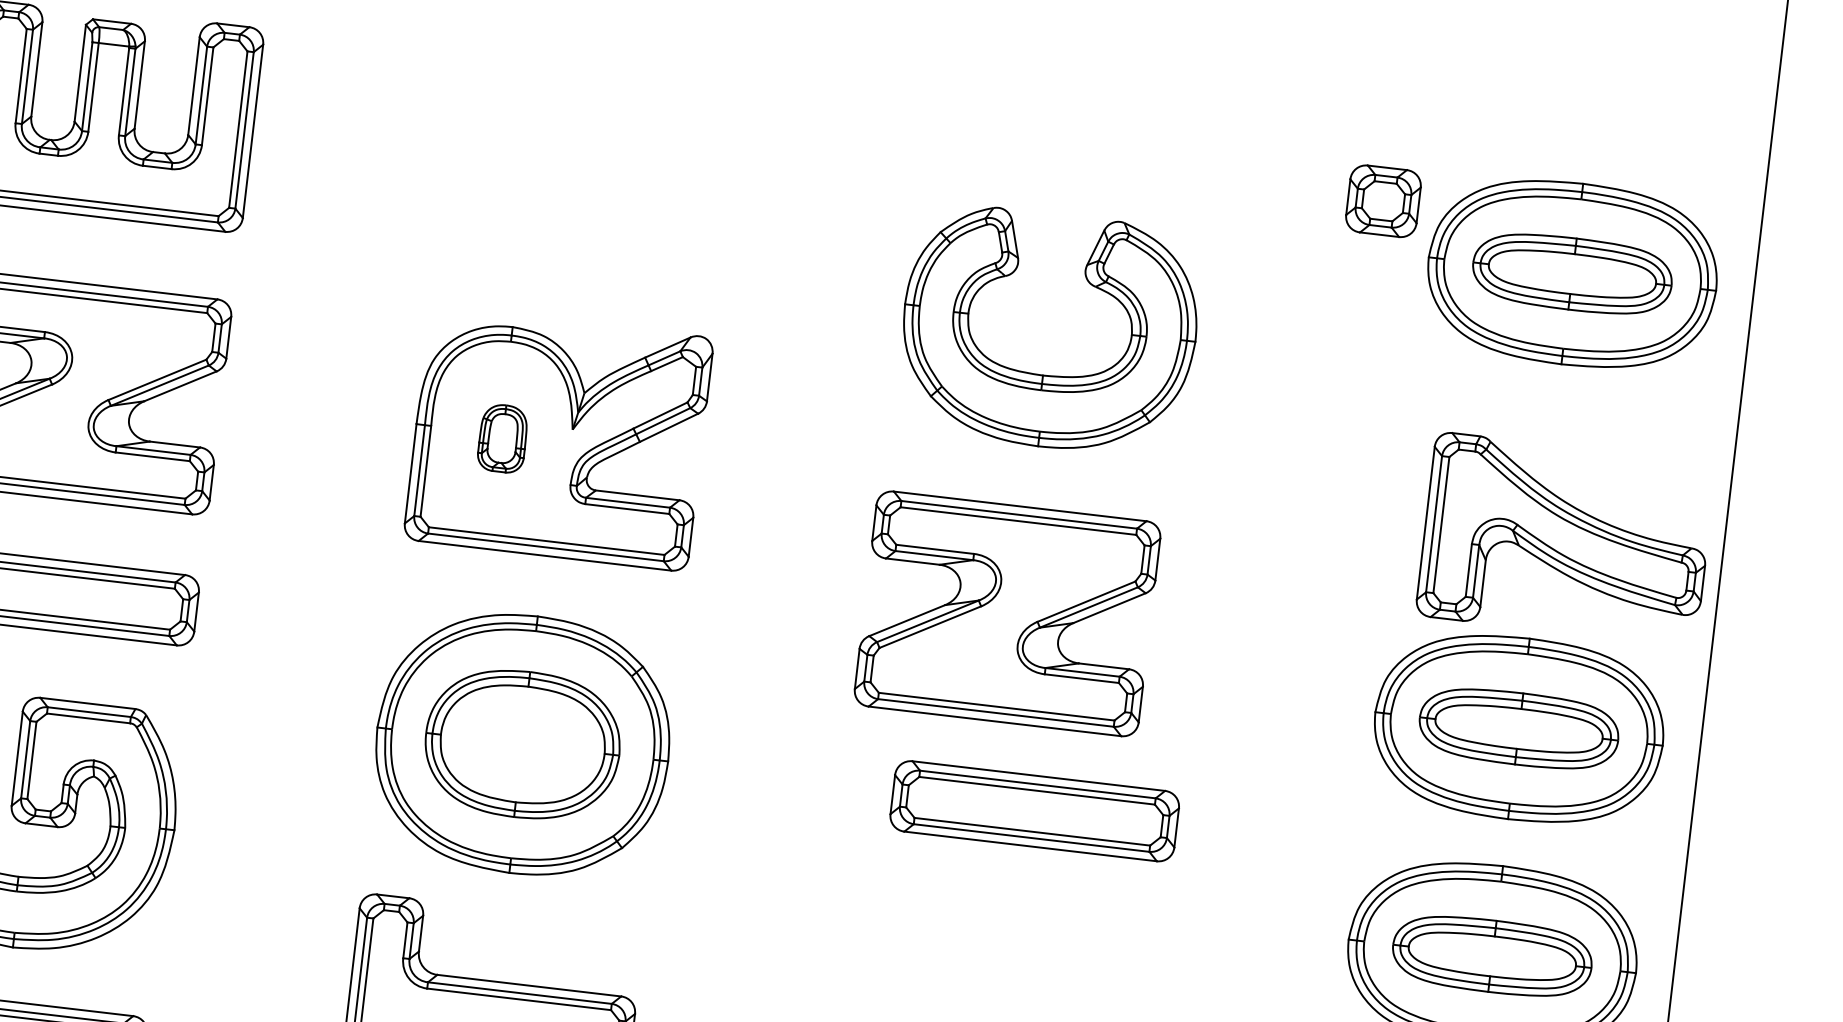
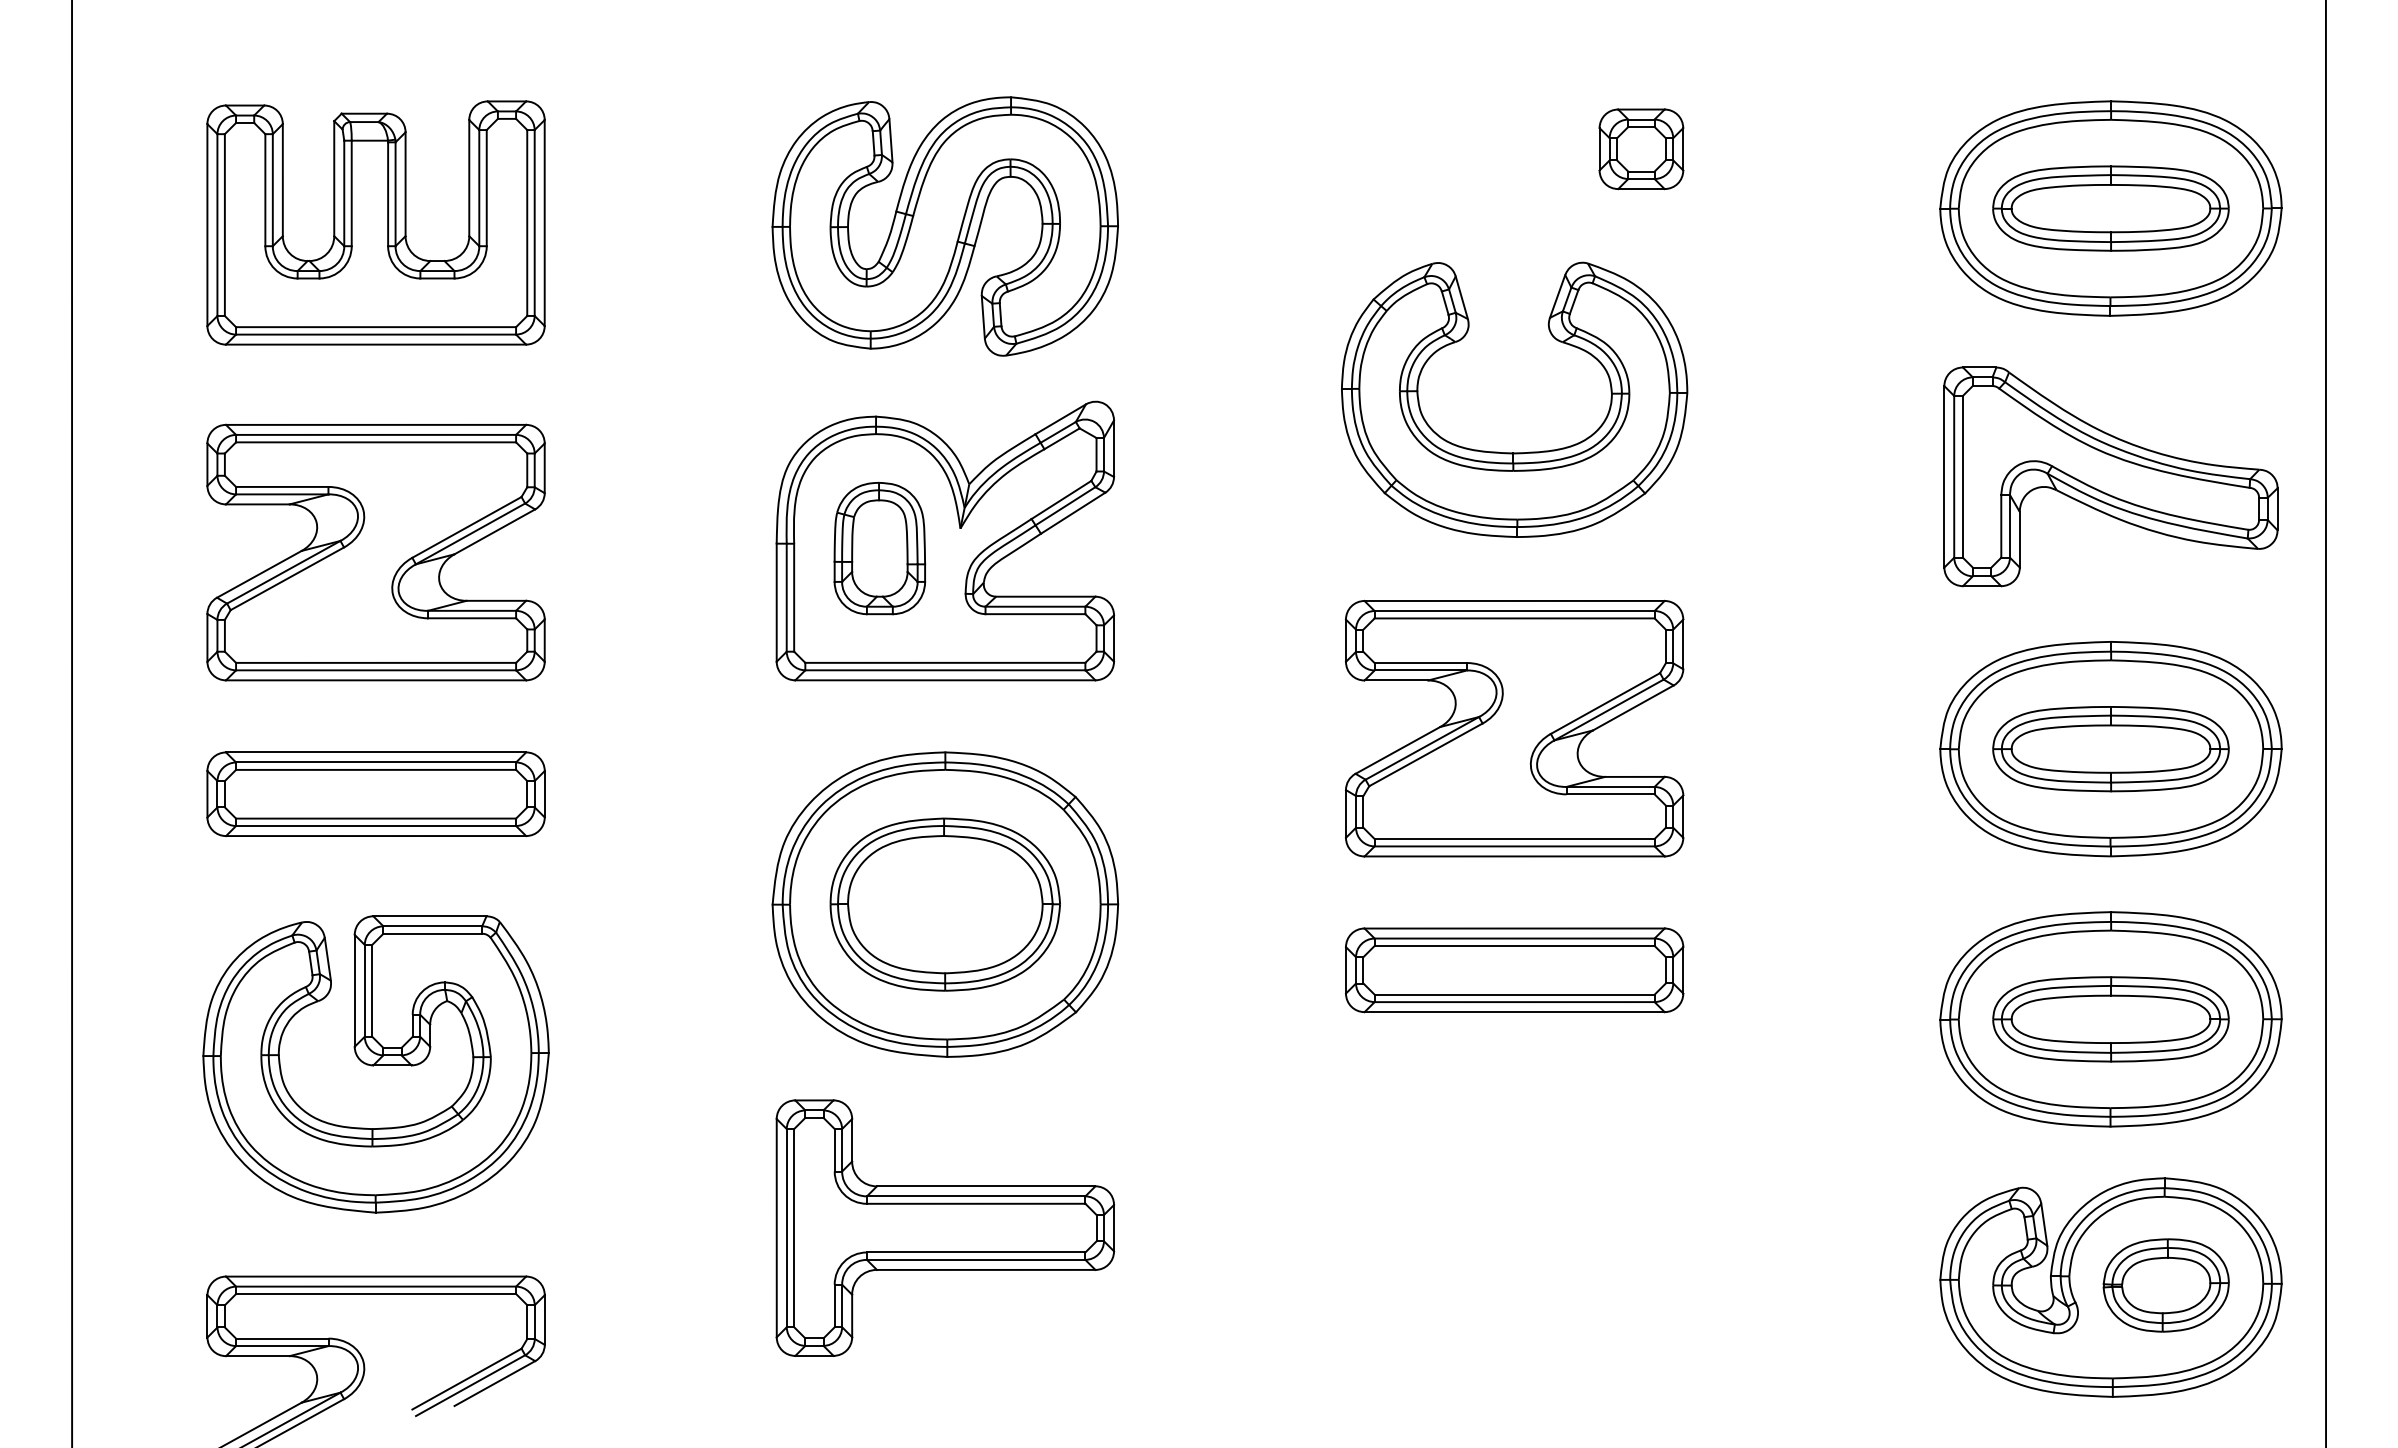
part: (589, 173) -> (944, 226), added
part: (1383, 201) -> (1641, 149), moved
part: (1044, 374) -> (1514, 452), moved
part: (502, 438) -> (879, 548), size x1.67
part: (1565, 539) -> (2110, 476), moved
part: (1007, 613) -> (1514, 728), moved
part: (1034, 811) -> (1514, 970), moved

